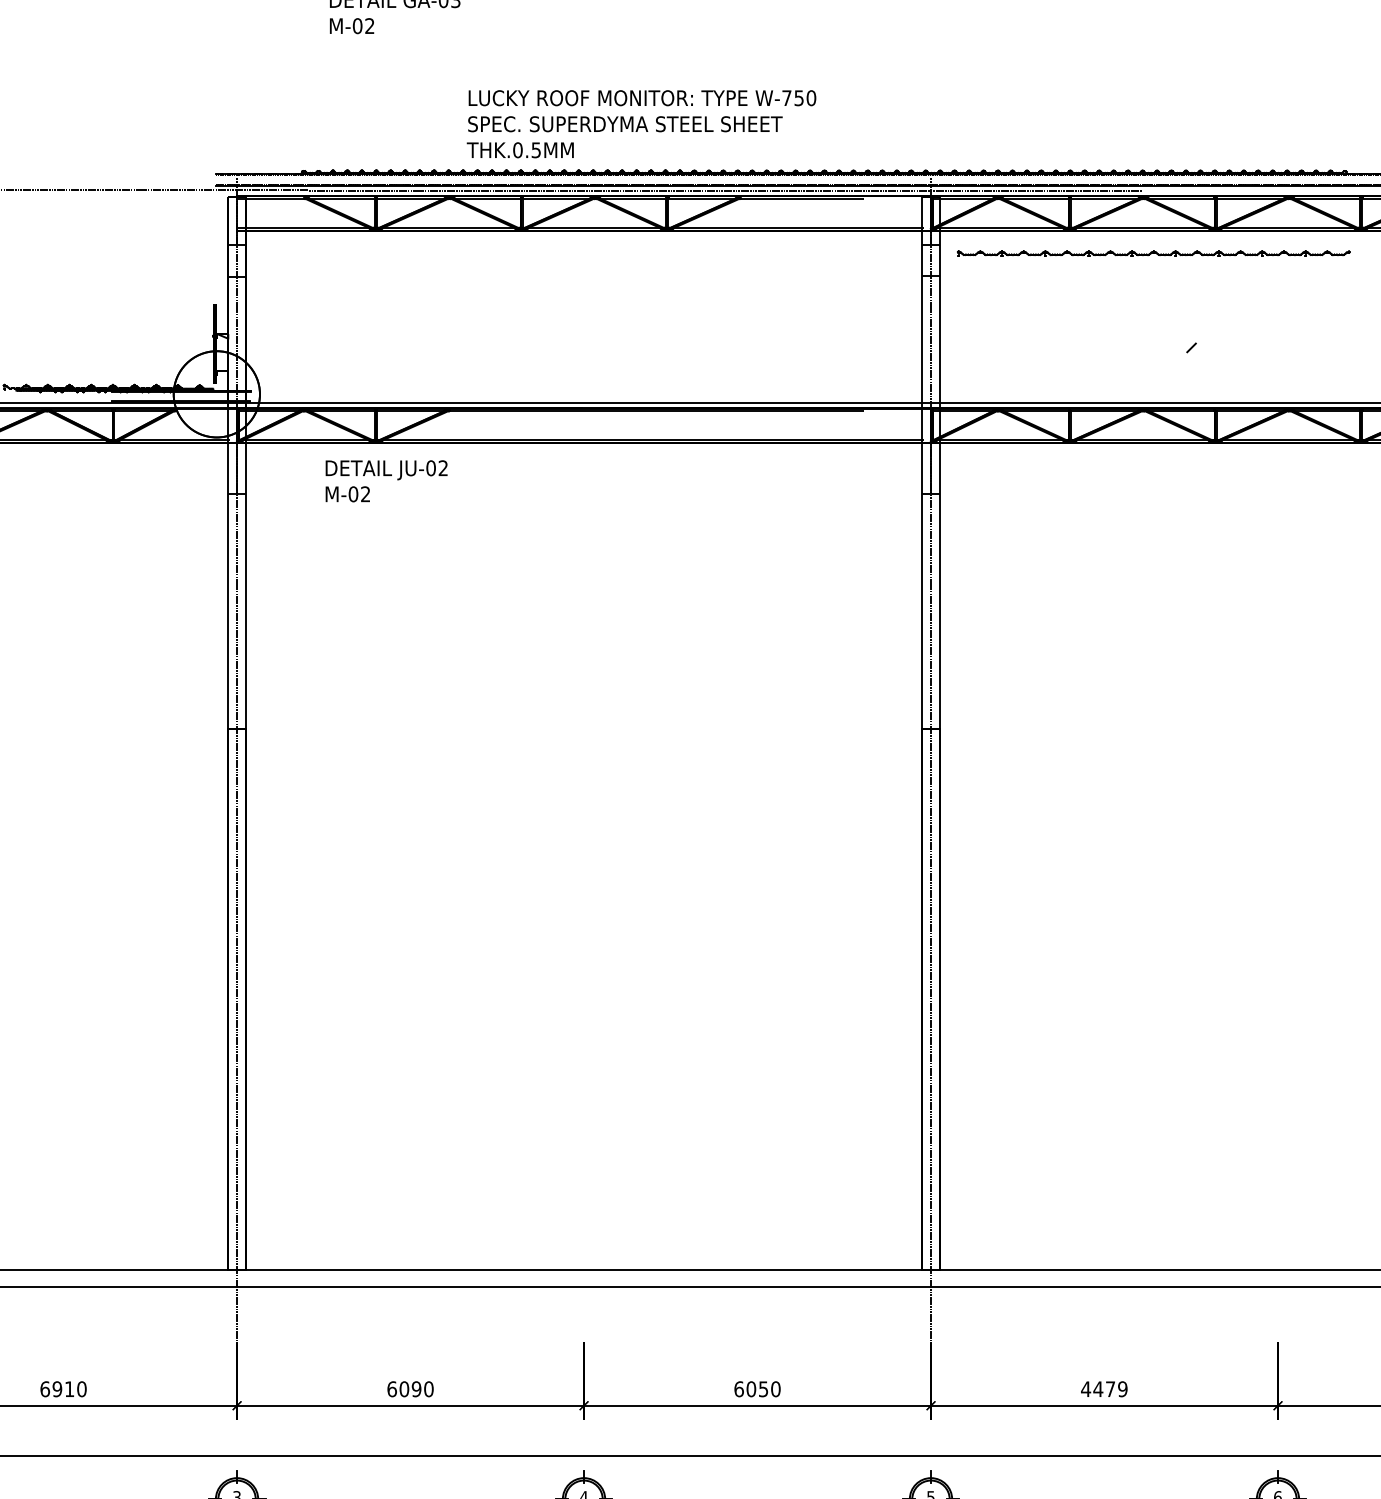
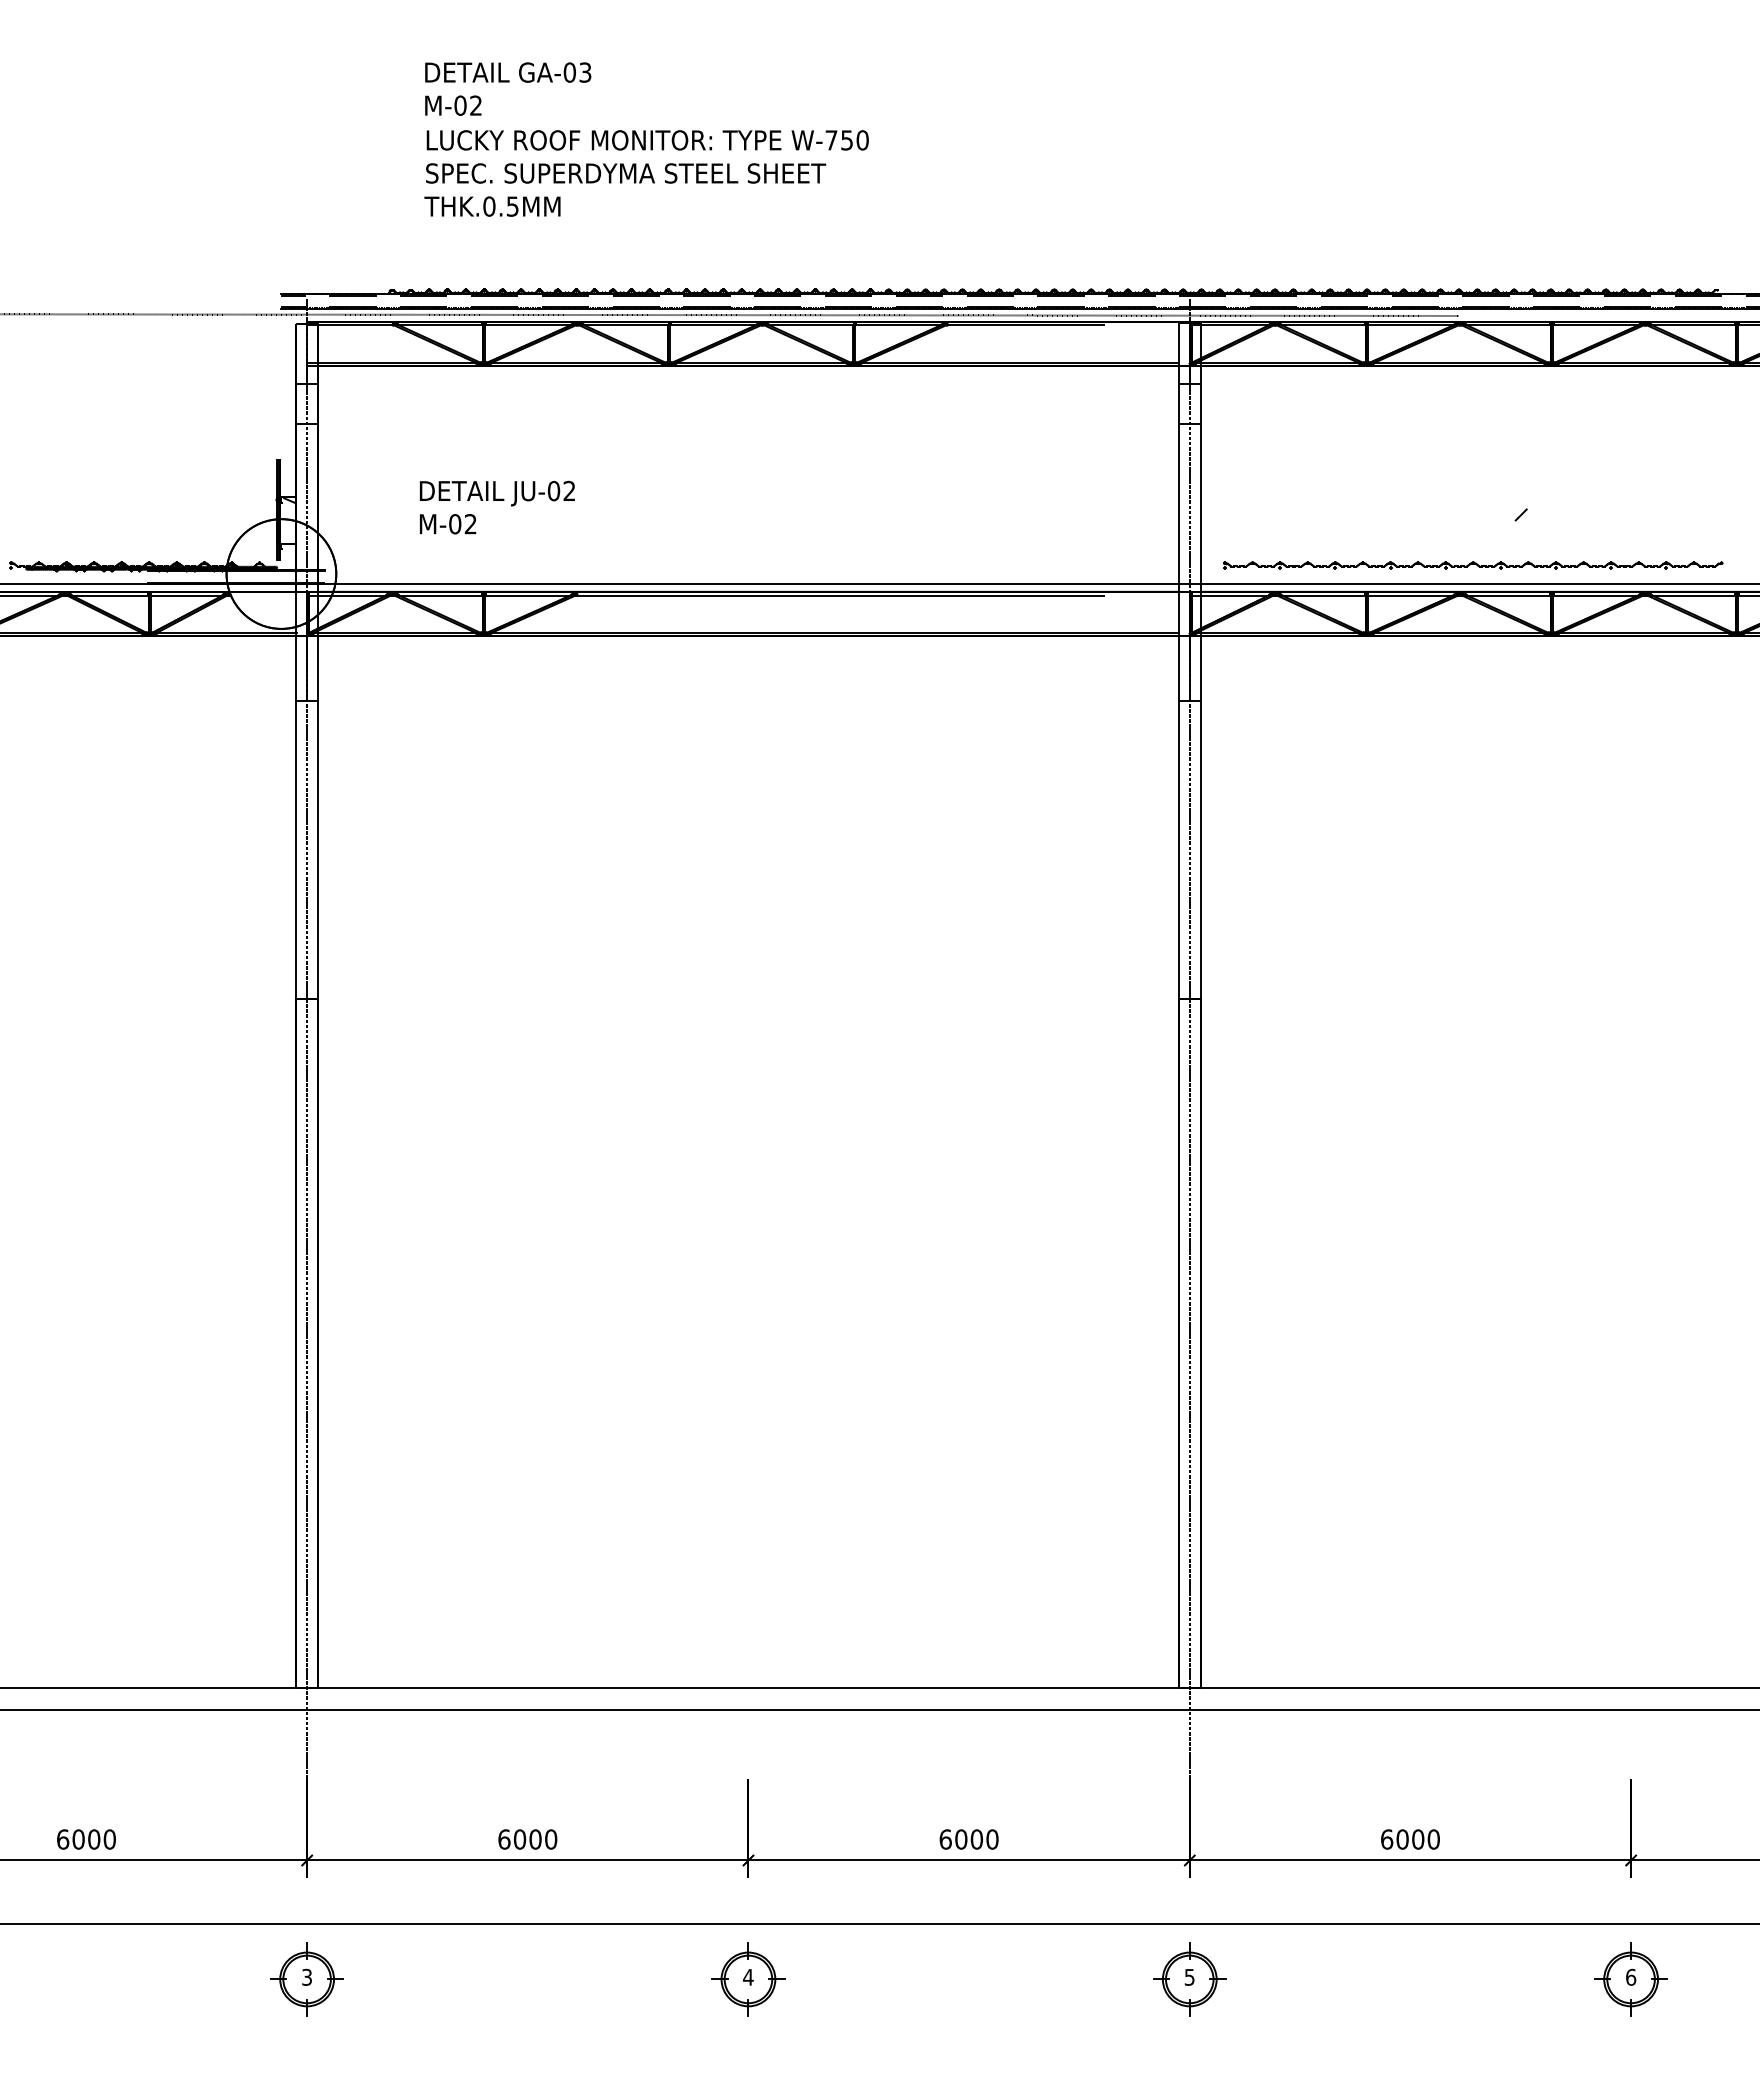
text: (641, 124) -> (646, 173), moved
part: (1154, 253) -> (1473, 565), moved
text: (386, 481) -> (497, 507), moved
text: (63, 1389) -> (86, 1839), 6910 -> 6000
text: (416, 1389) -> (535, 1839), 6090 -> 6000
text: (763, 1389) -> (976, 1839), 6050 -> 6000
text: (1103, 1389) -> (1409, 1839), 4479 -> 6000

